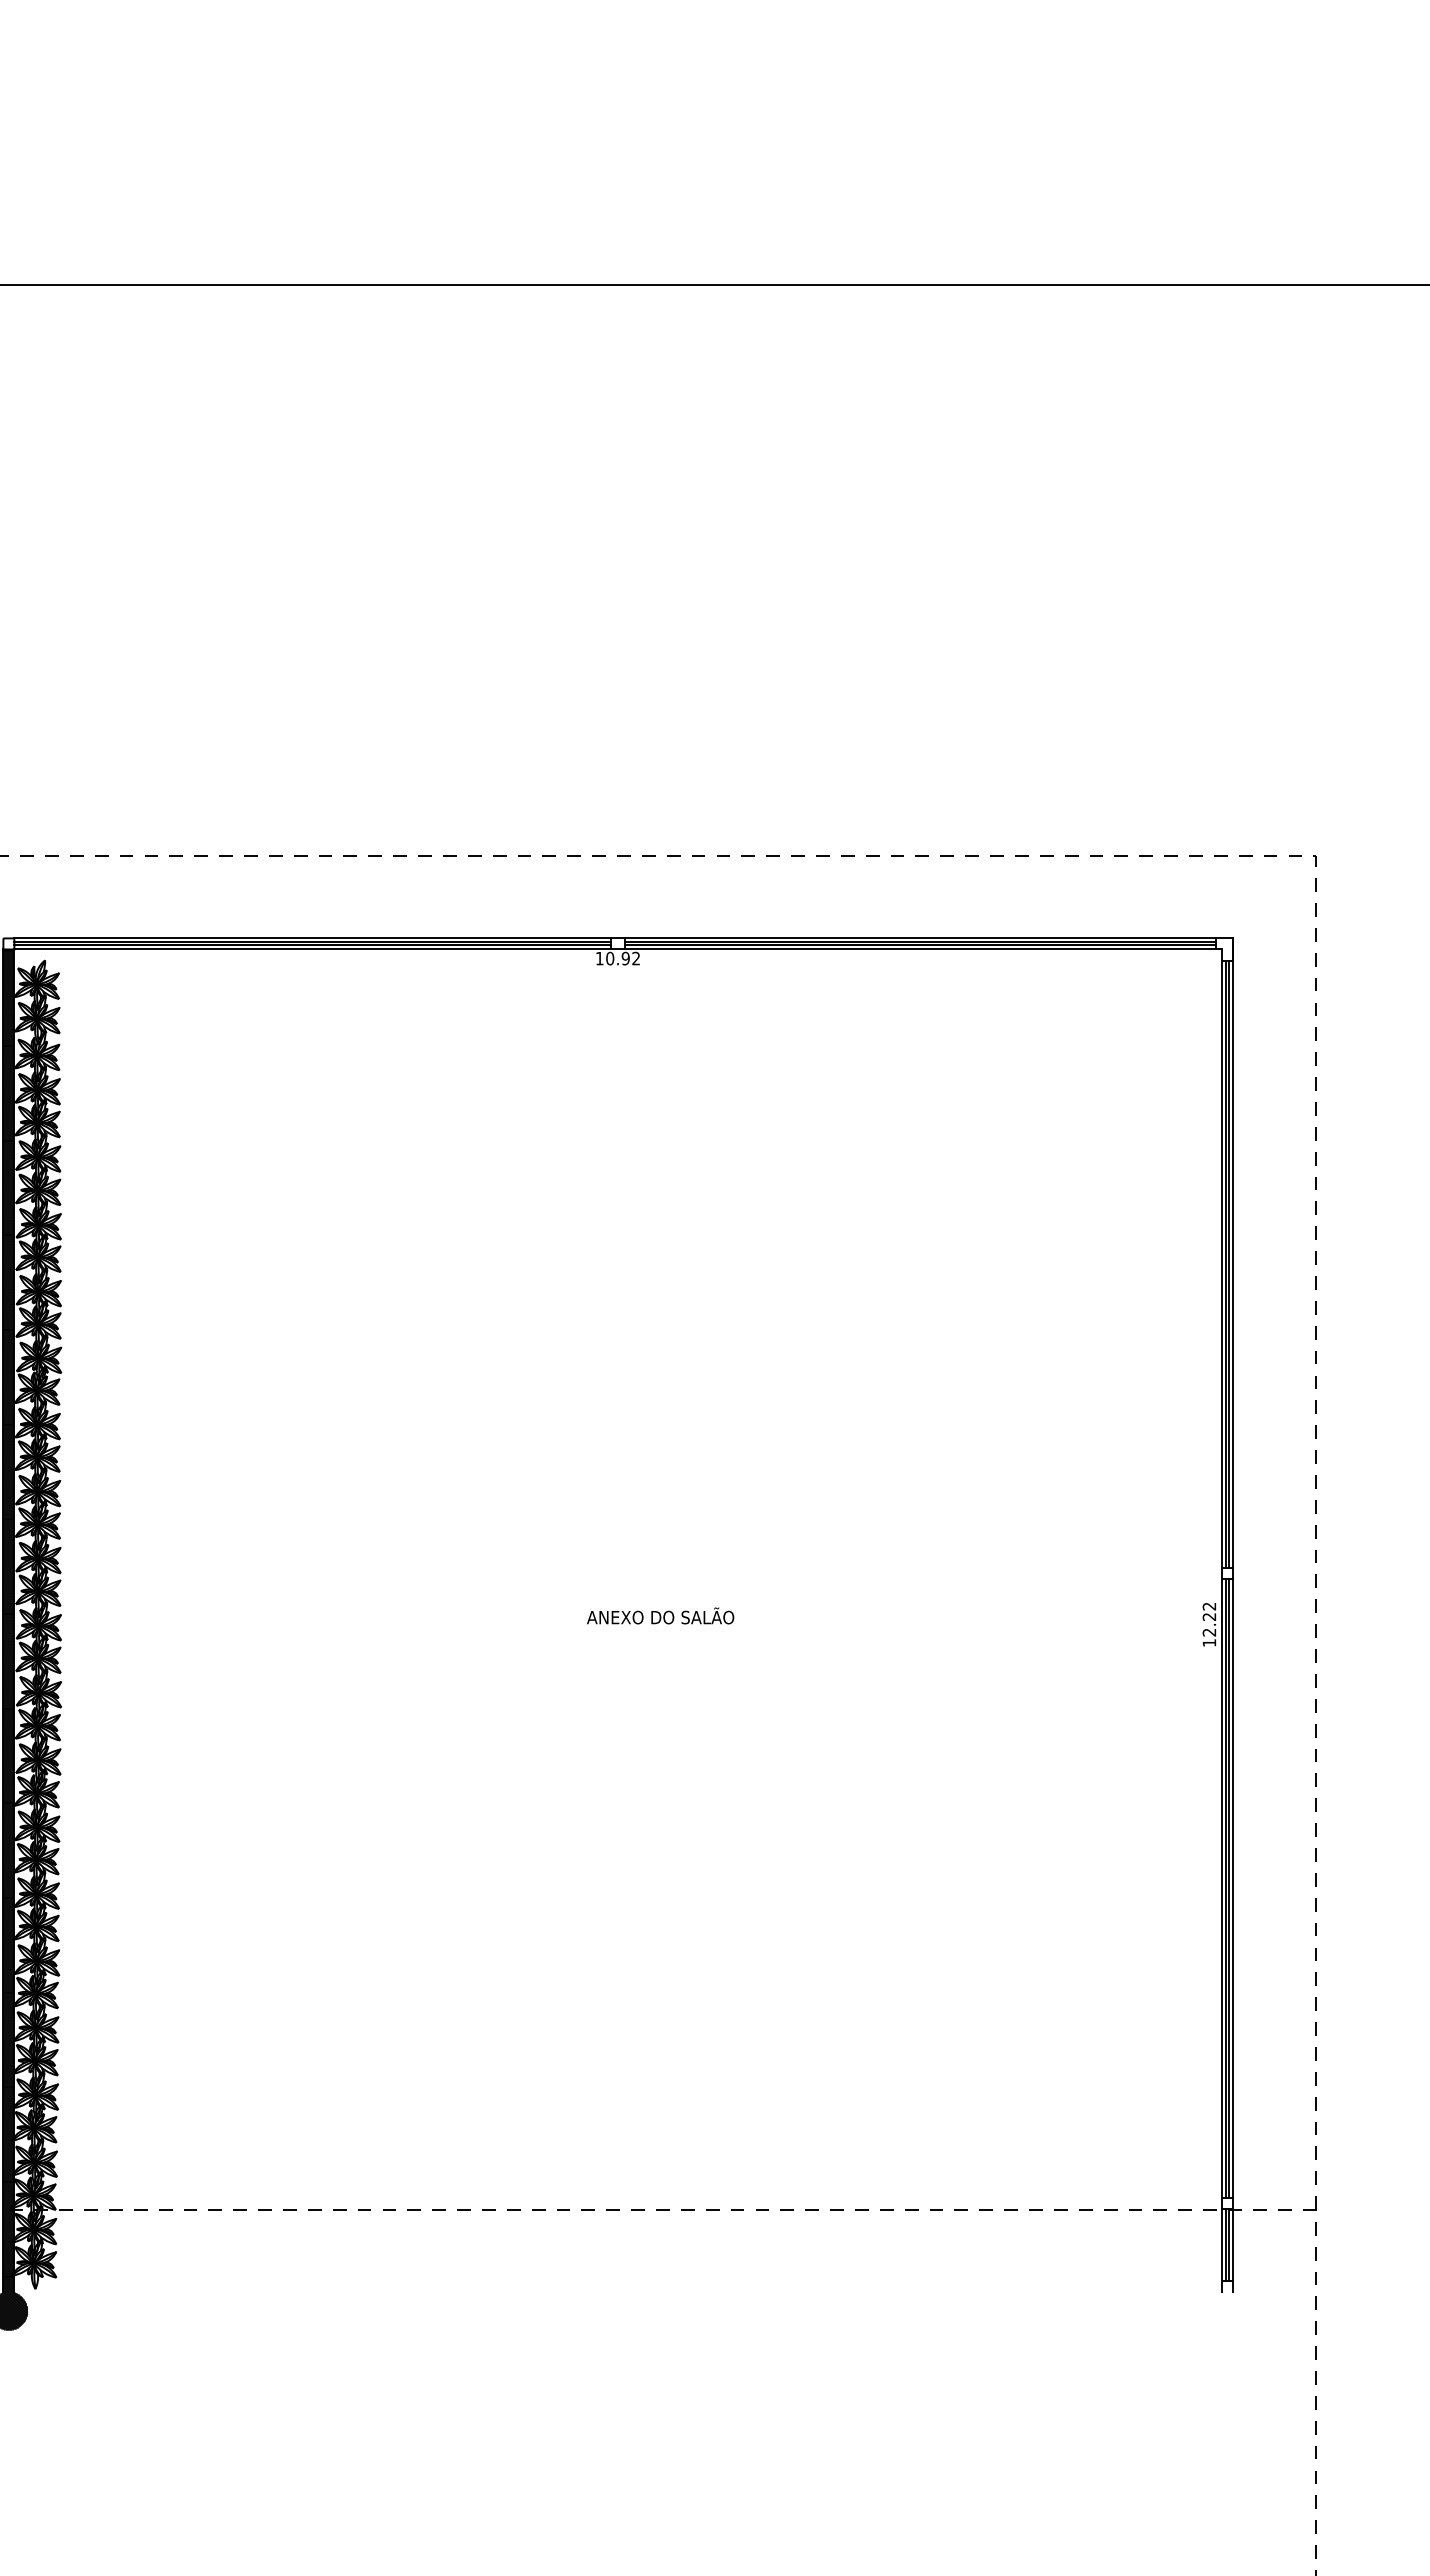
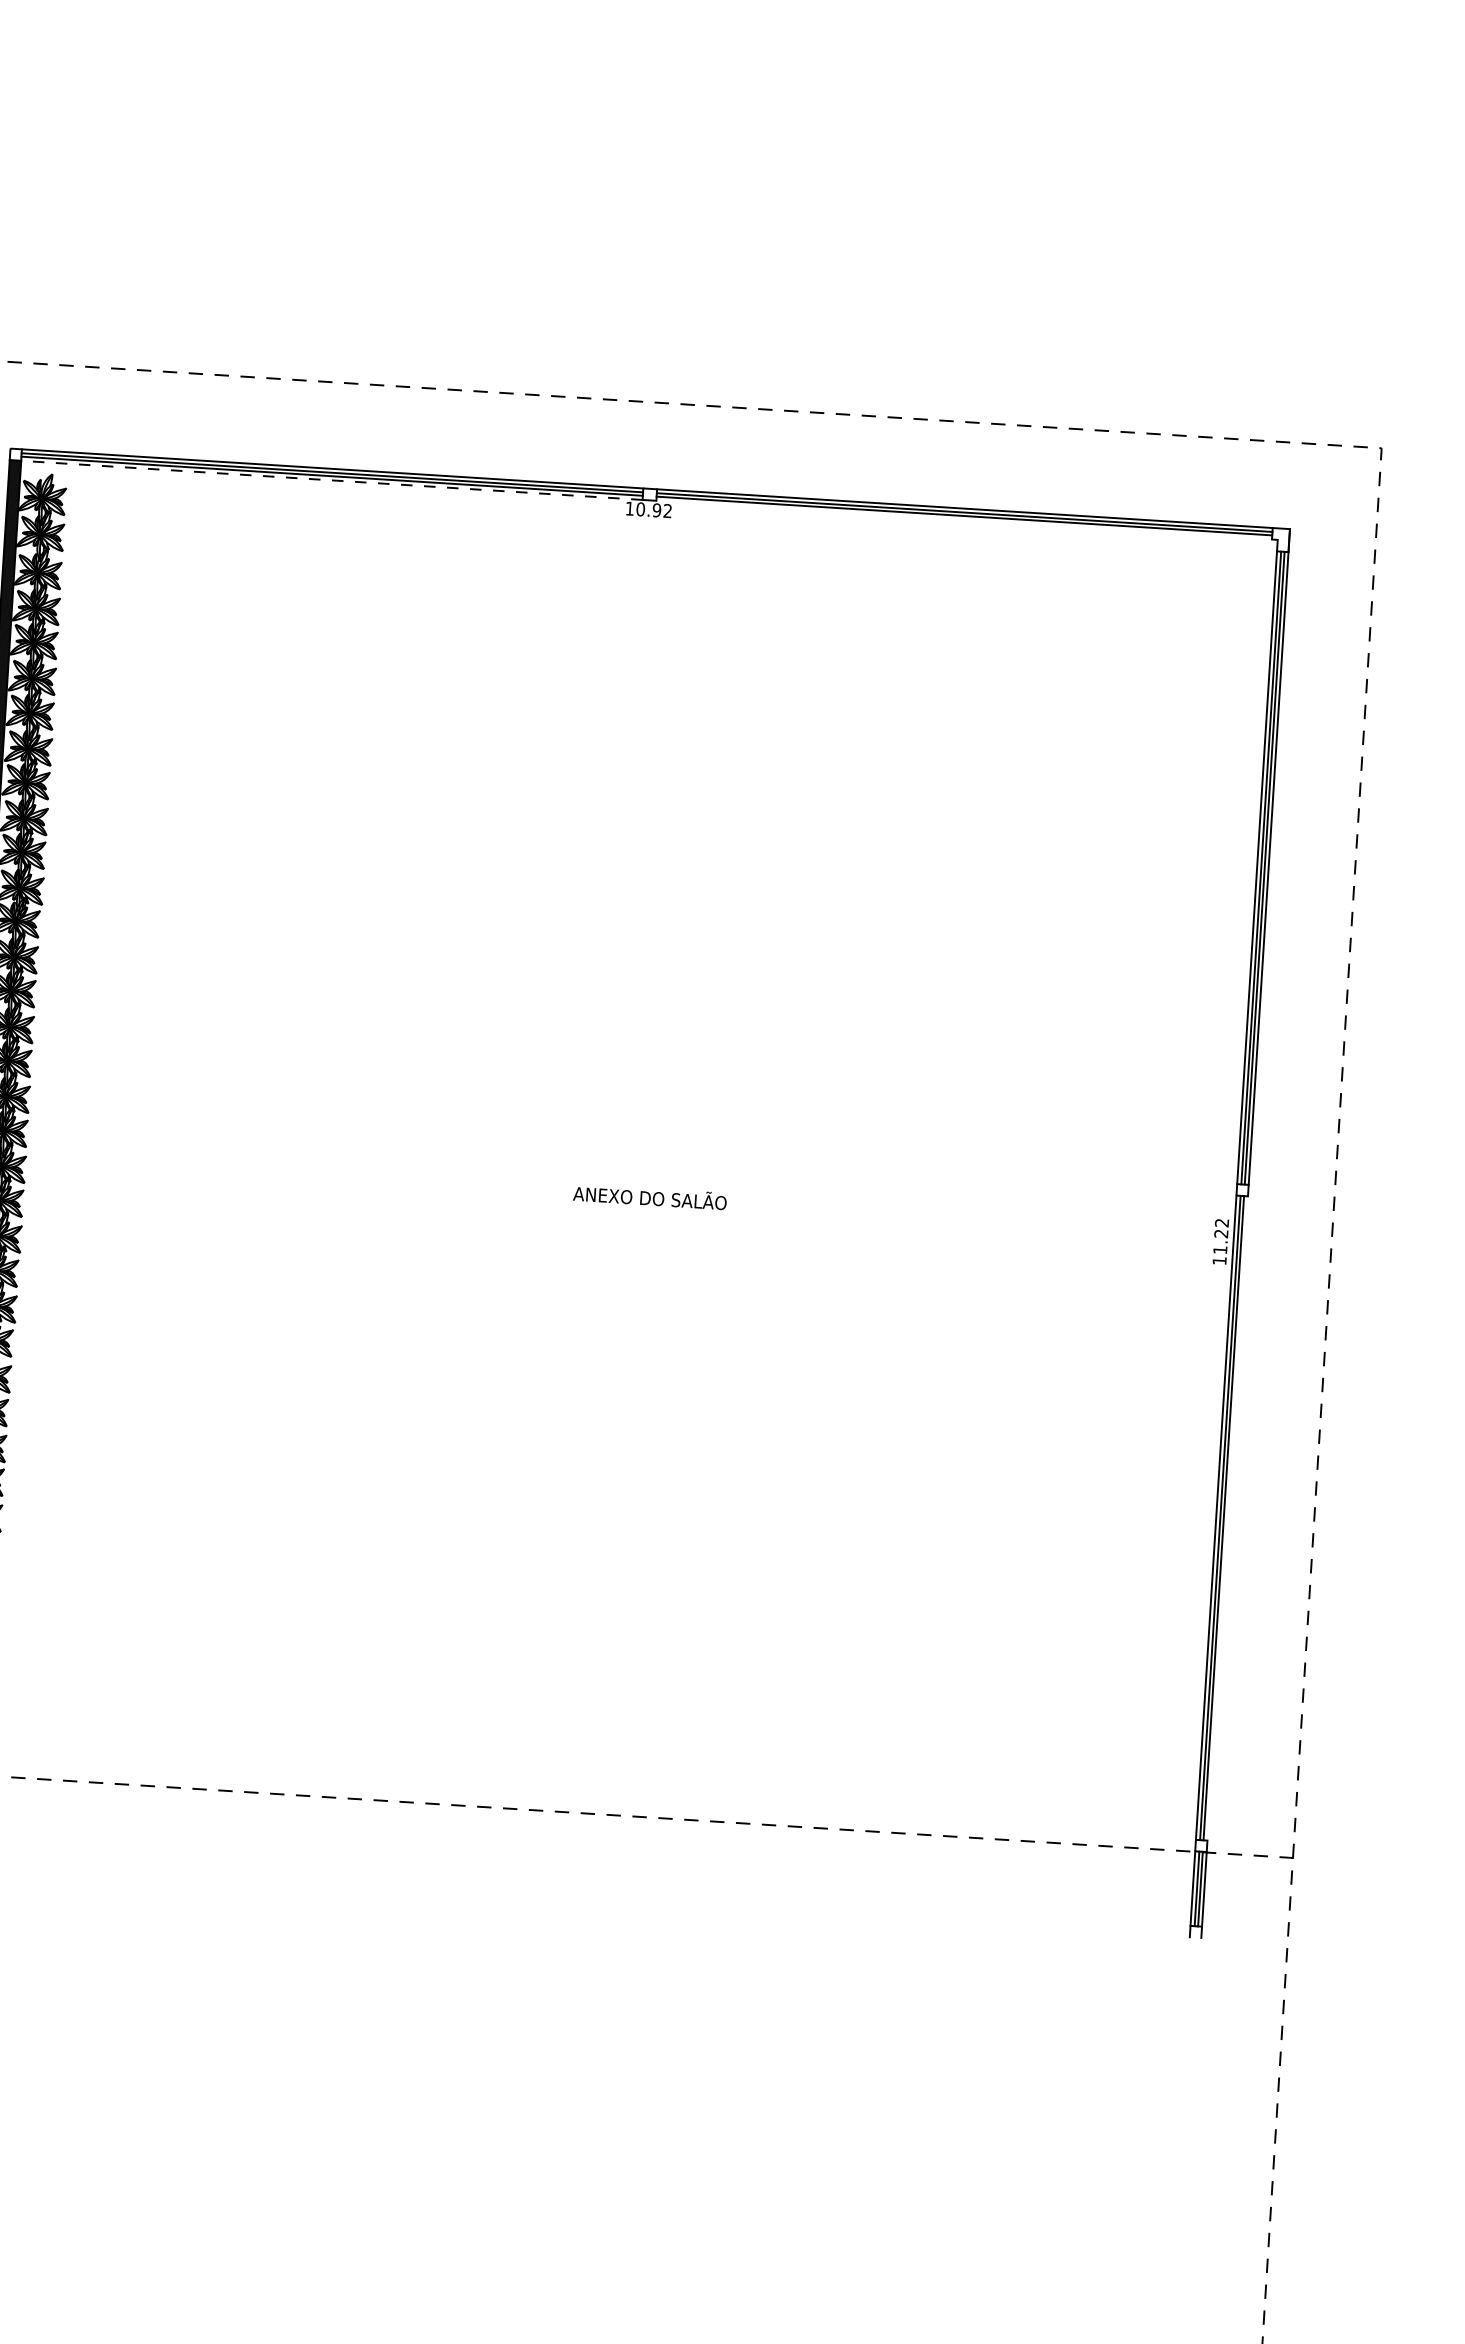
line: (312, 949) -> (331, 480), solid -> dashed
line: (920, 949) -> (964, 520), removed
text: (1208, 1632) -> (1219, 1249), 12.22 -> 11.22
line: (1232, 1888) -> (1227, 1518), removed

